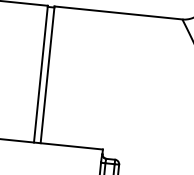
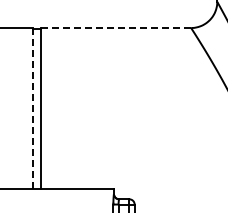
line: (118, 13) -> (115, 28), solid -> dashed
line: (40, 73) -> (32, 107), solid -> dashed

